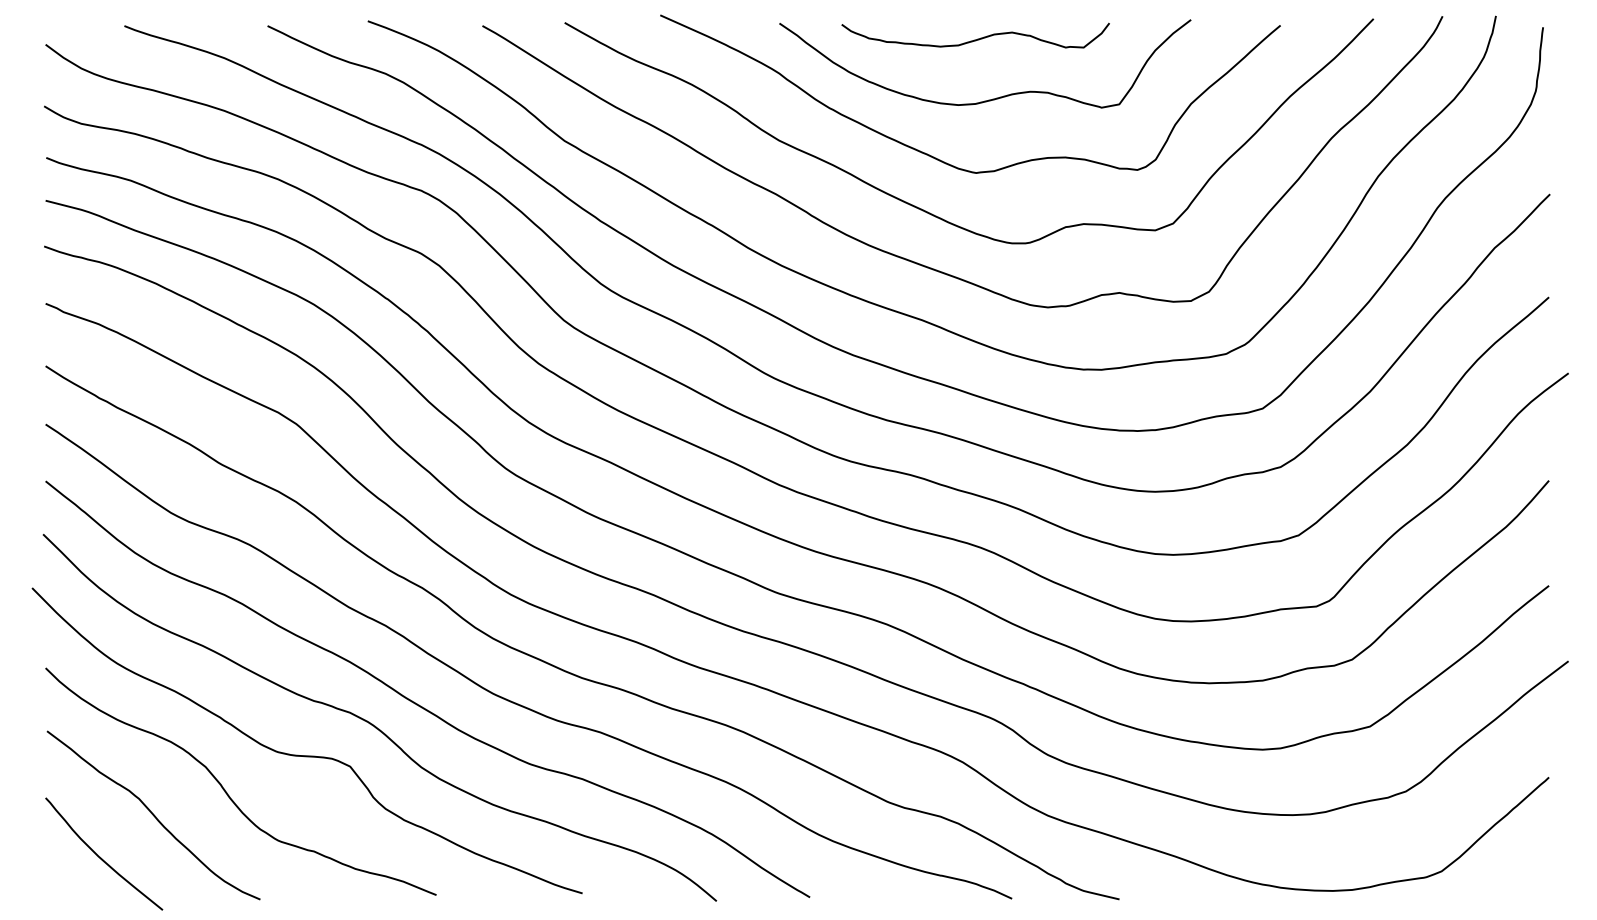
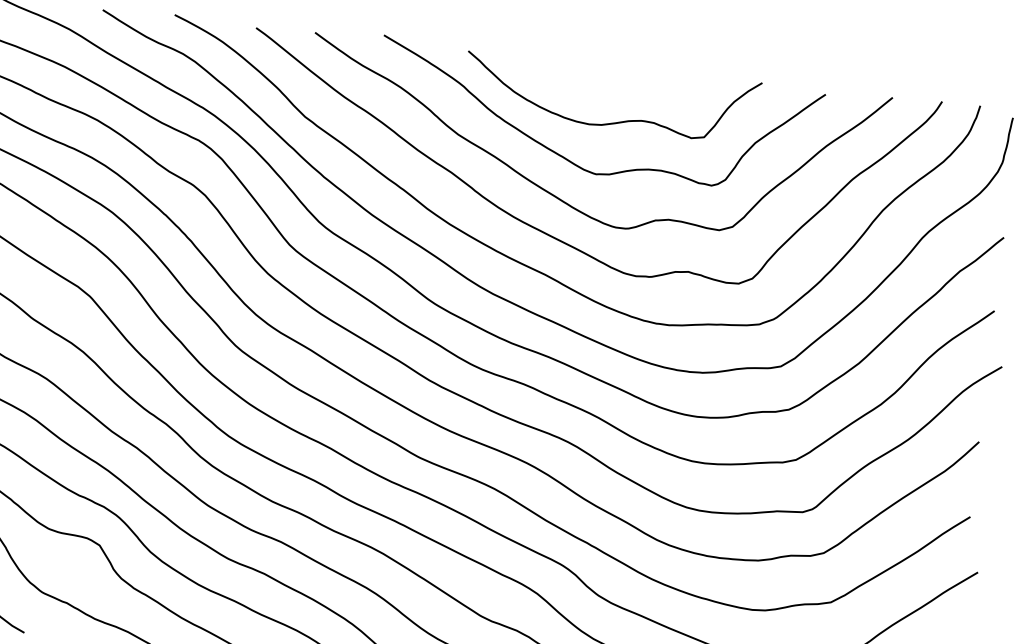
curve: (977, 38) -> (608, 78), removed

